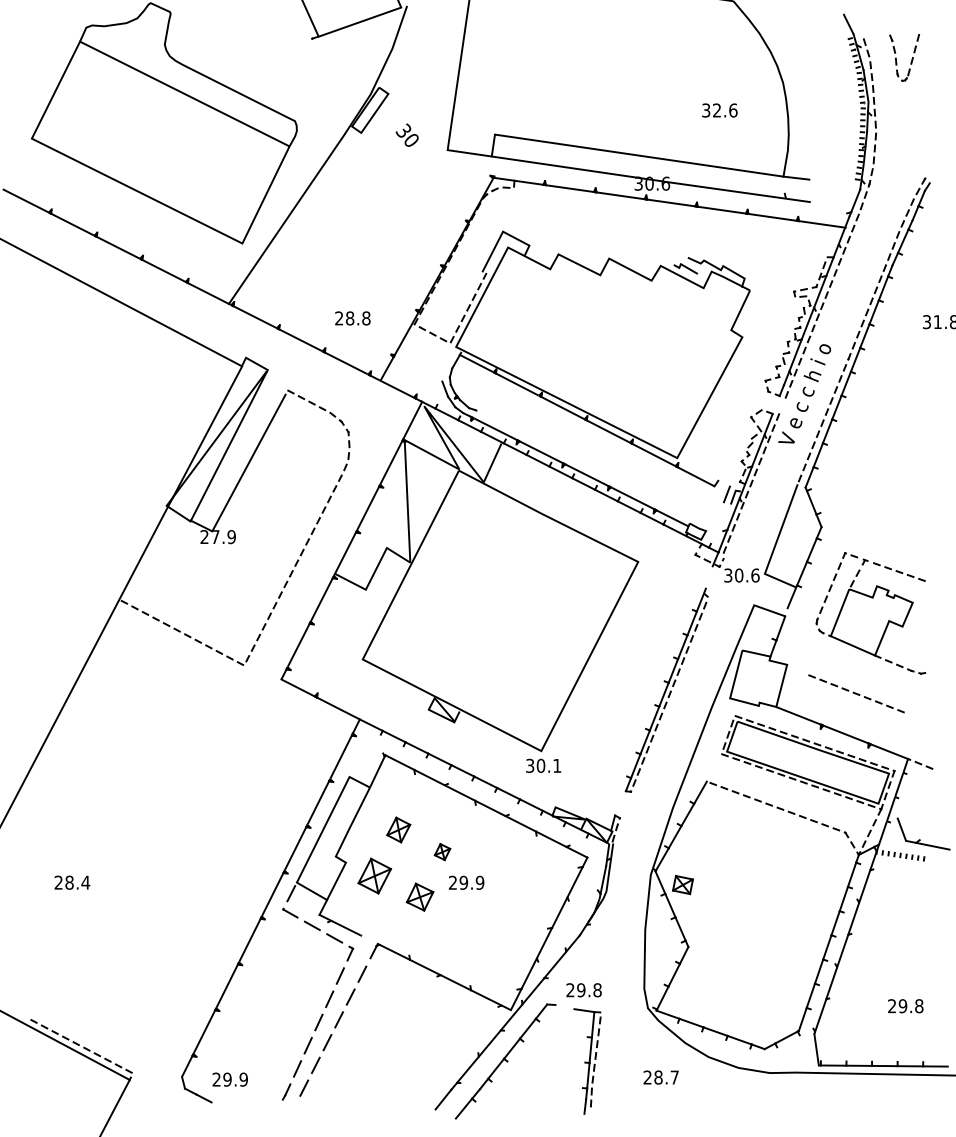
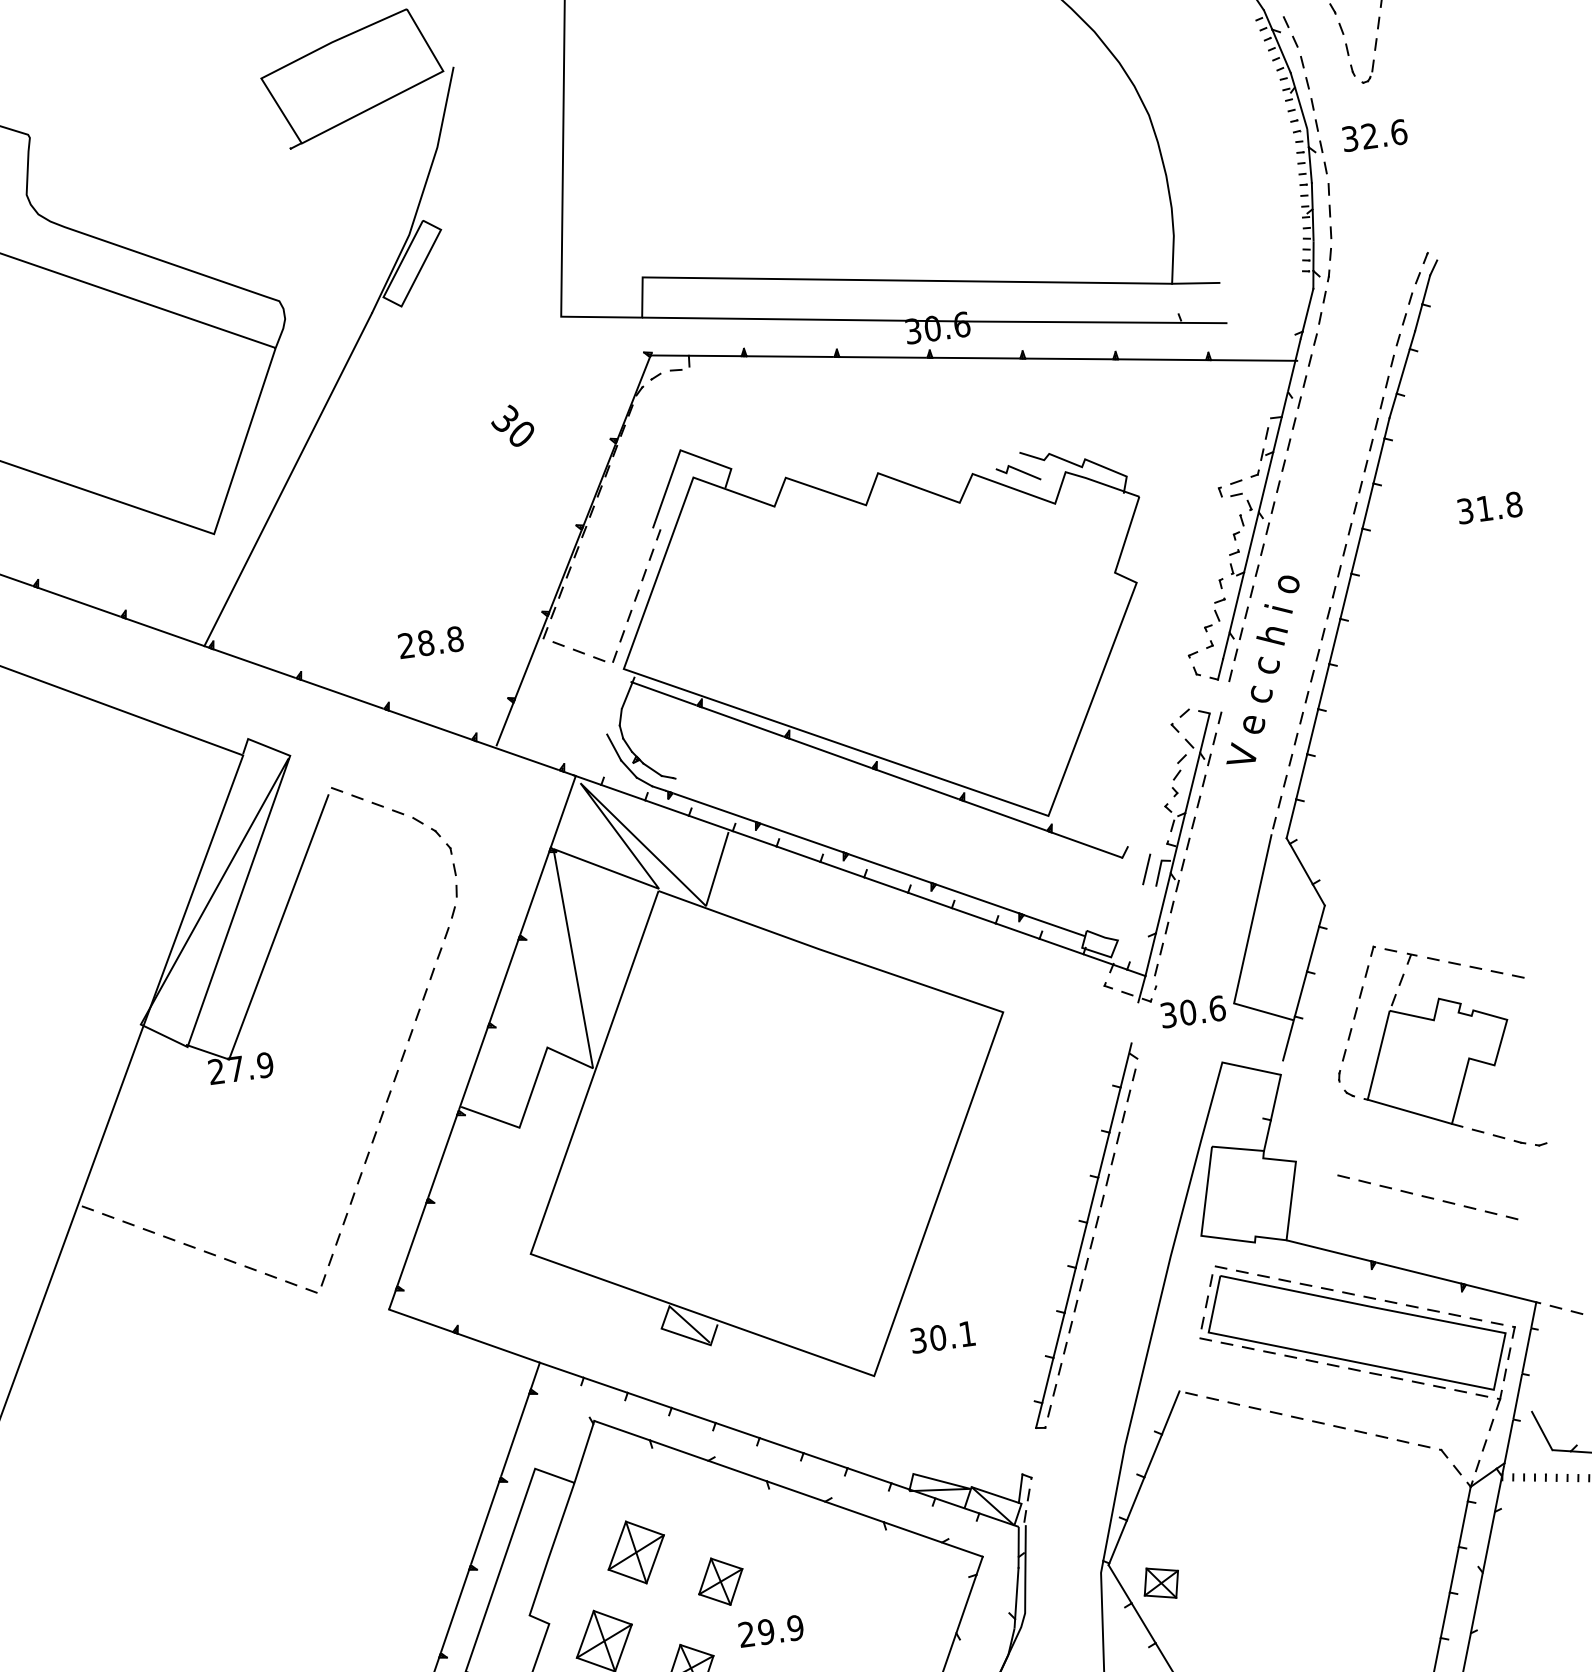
text: (719, 110) -> (1374, 135), moved
text: (406, 134) -> (511, 424), moved
text: (543, 765) -> (942, 1336), moved
part: (398, 829) -> (635, 1551), size x1.43
part: (442, 851) -> (720, 1580), size x1.67

